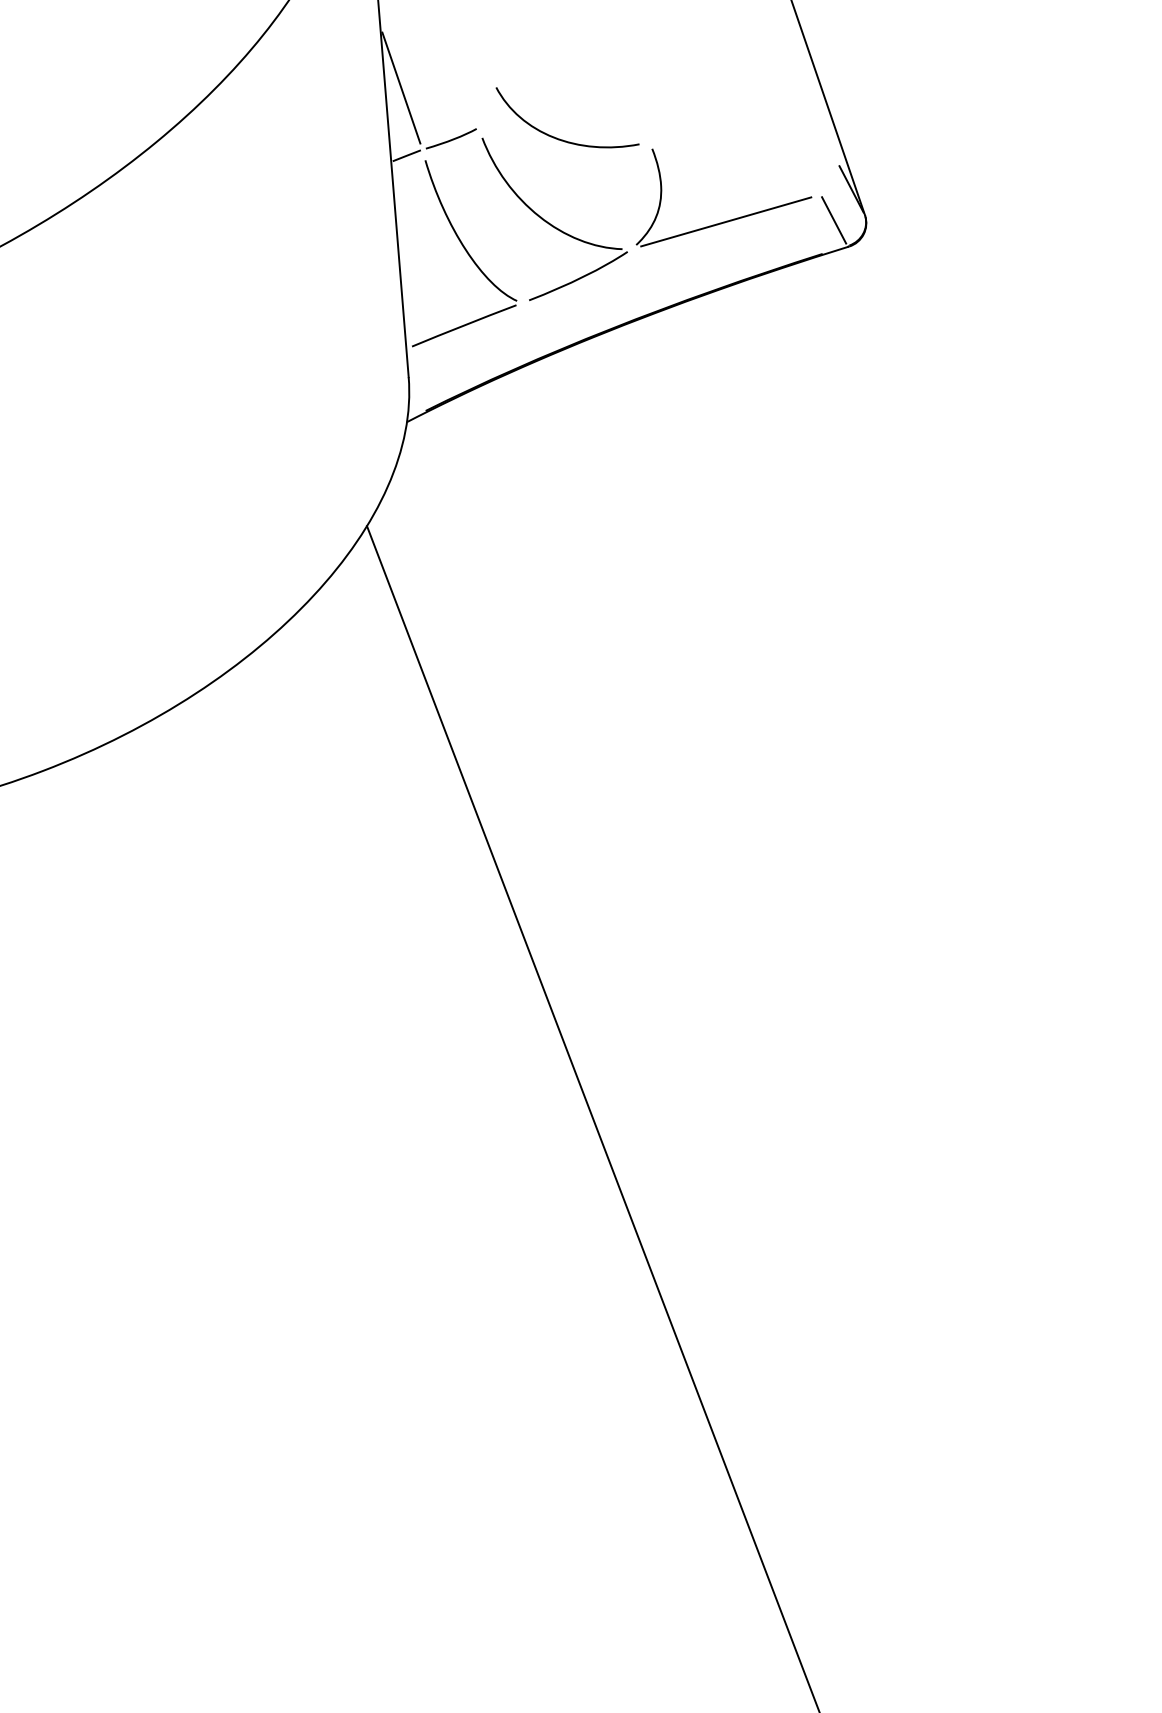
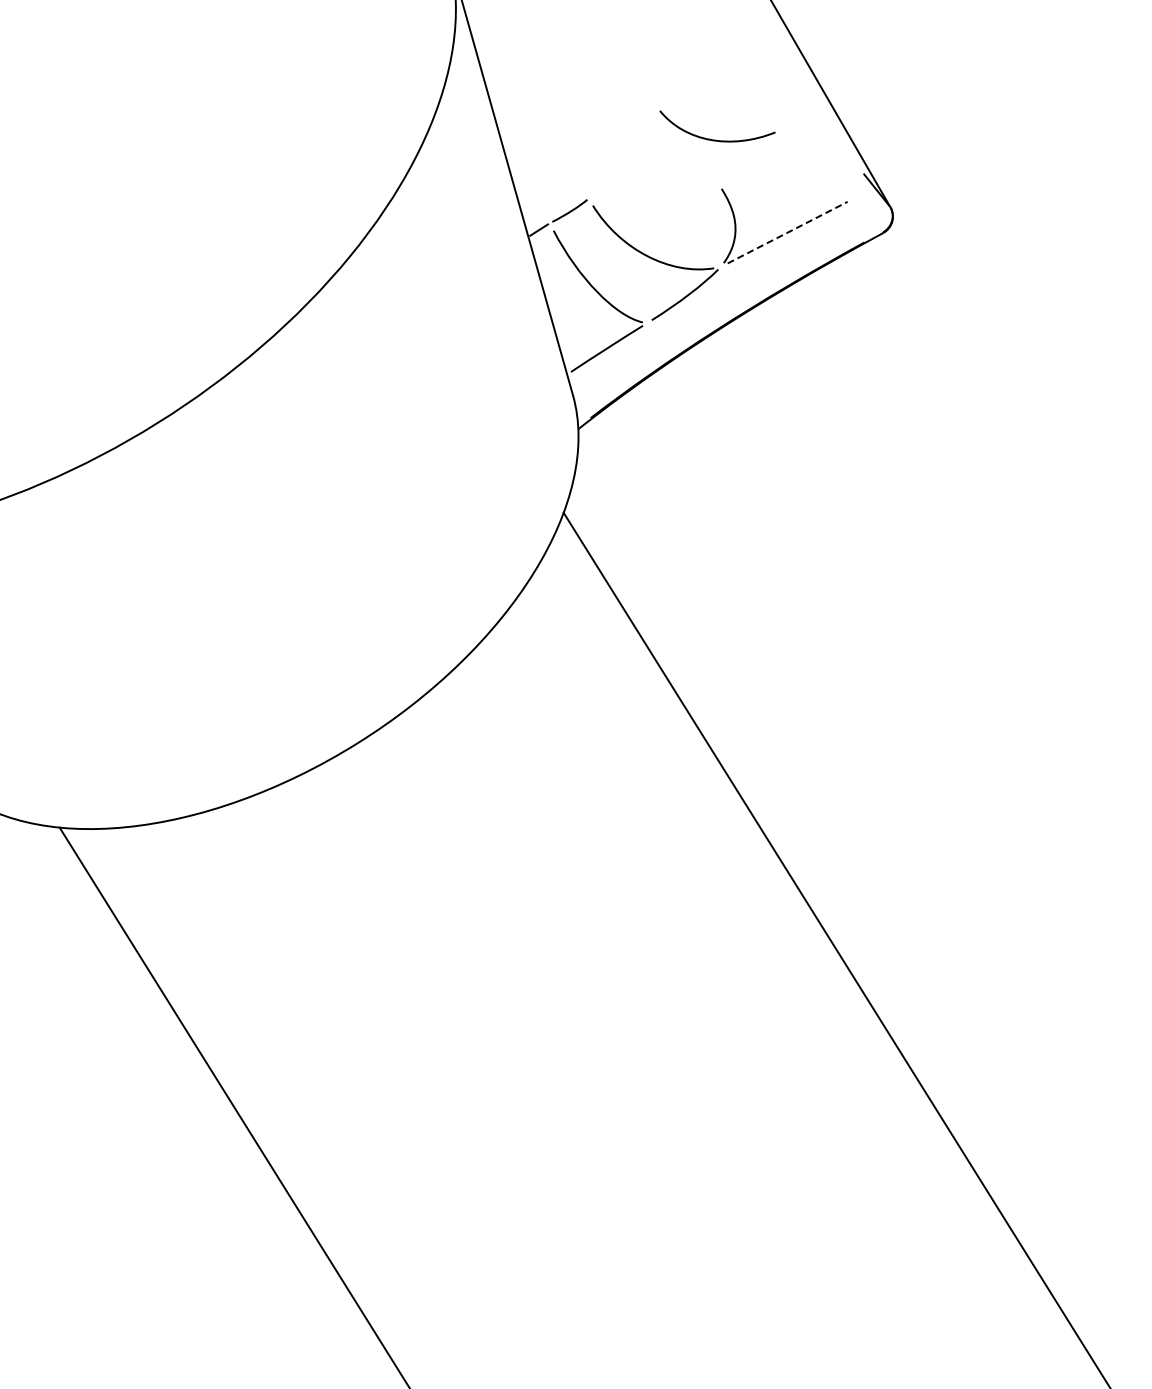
line: (400, 86) -> (524, 179), removed
curve: (561, 138) -> (716, 139), moved
line: (833, 219) -> (867, 215), removed
line: (727, 221) -> (788, 232), solid -> dashed

